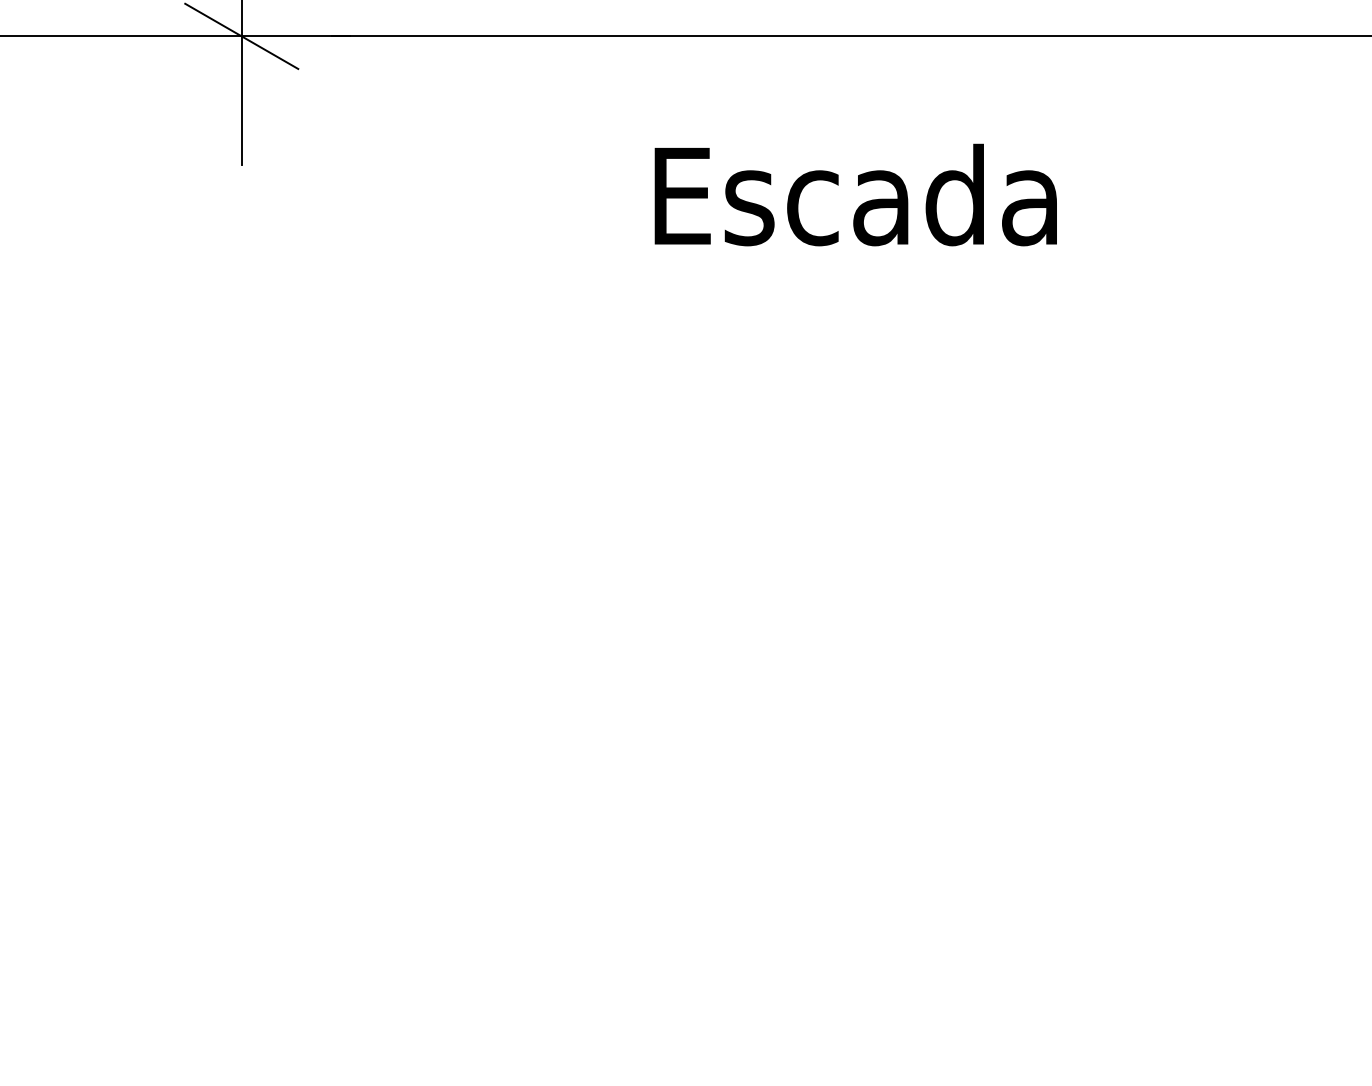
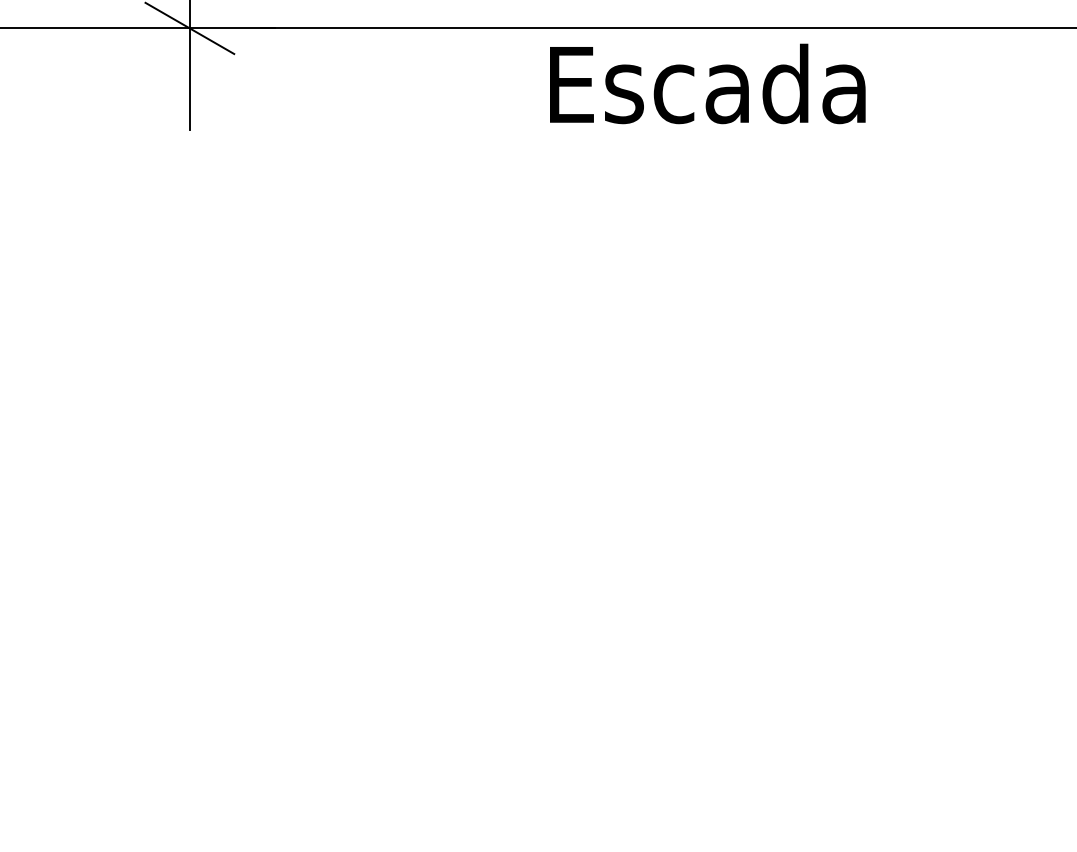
text: (855, 194) -> (707, 83), moved

